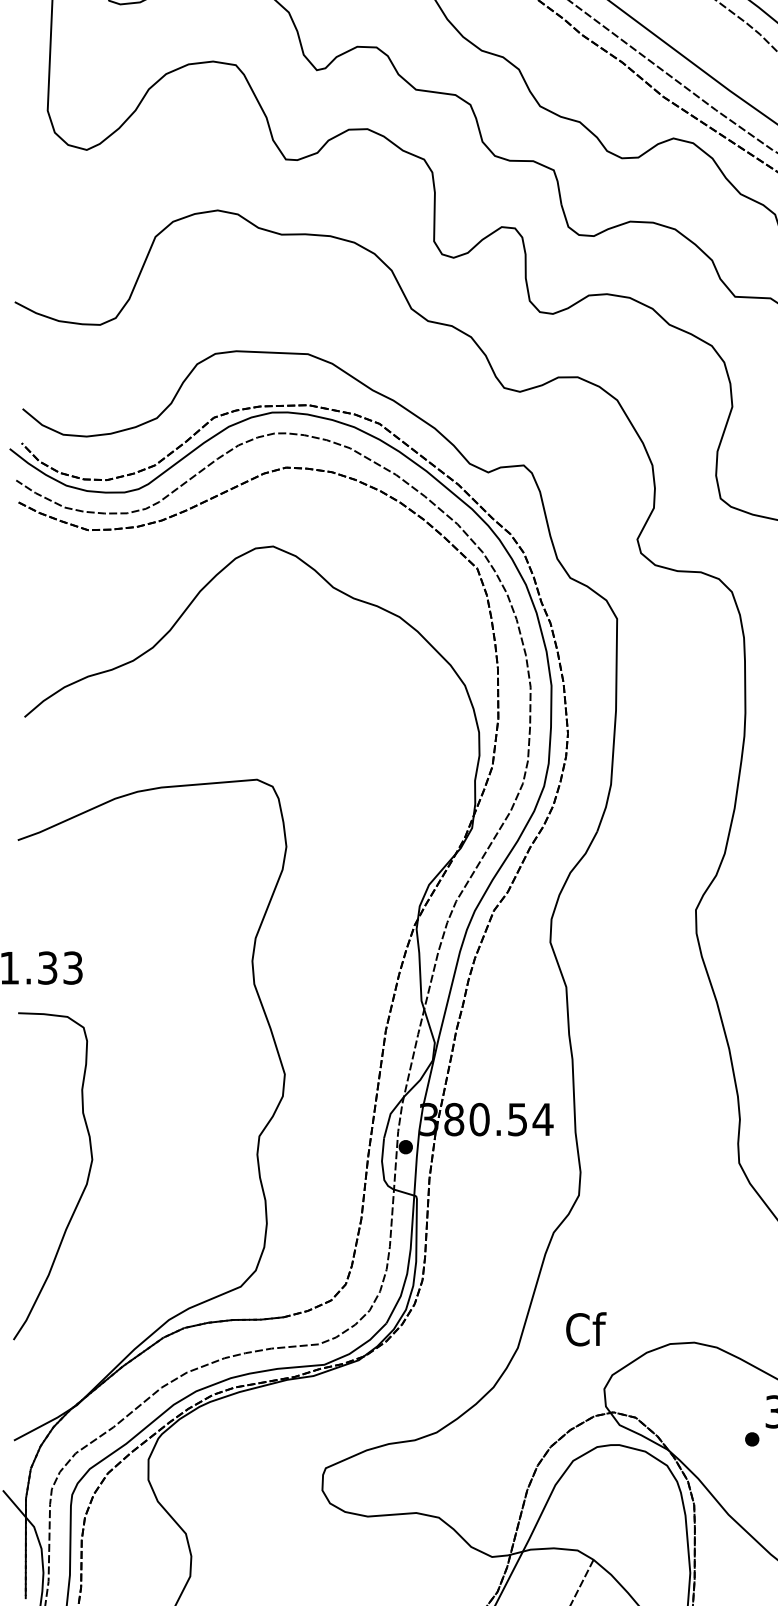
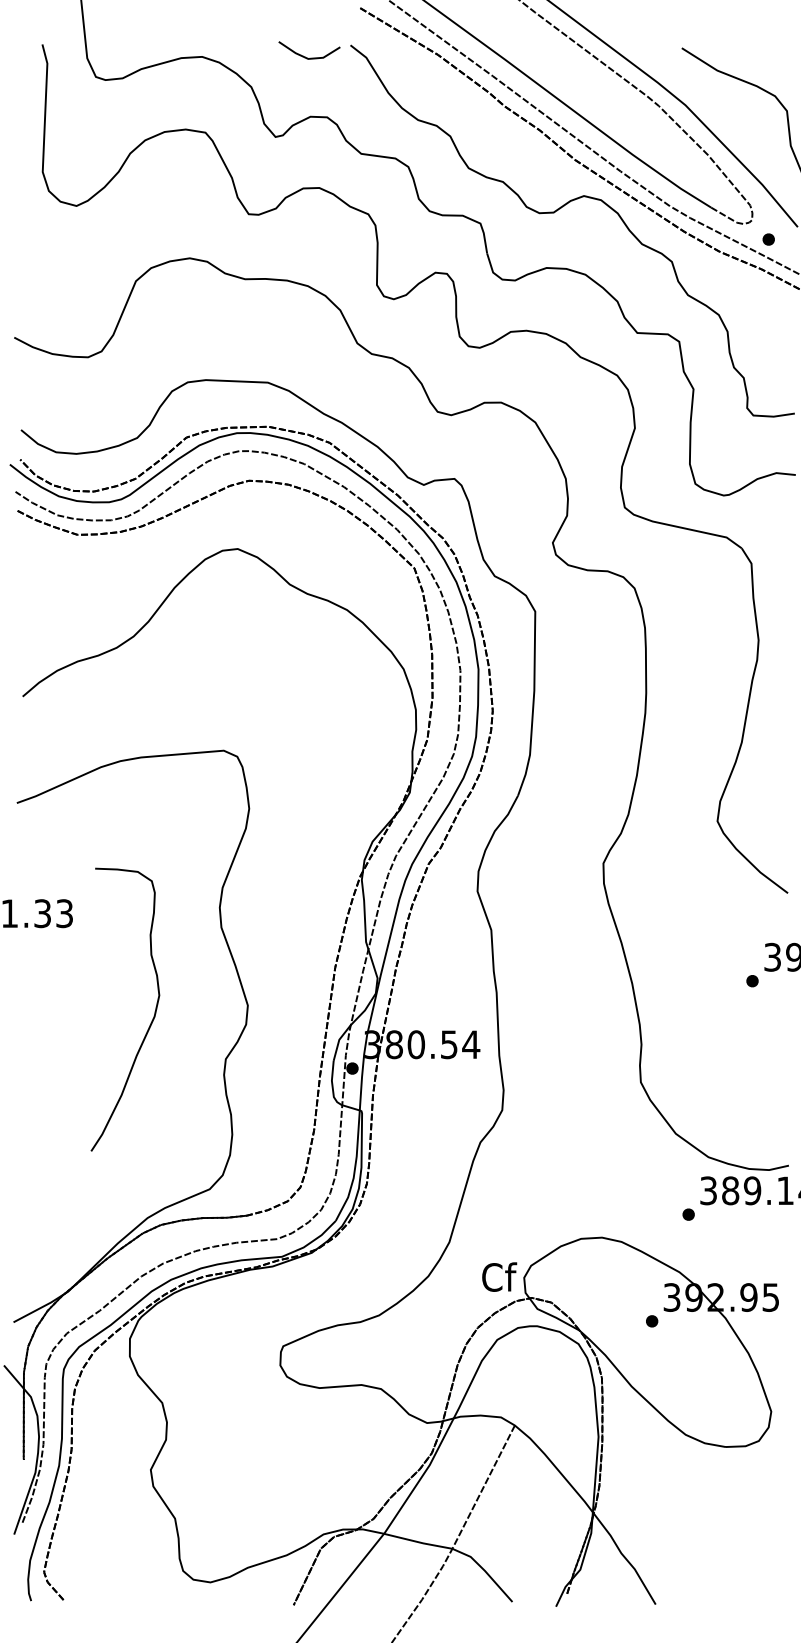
curve: (82, 1191) -> (150, 1022), moved
text: (586, 1328) -> (499, 1276), moved

